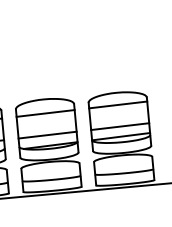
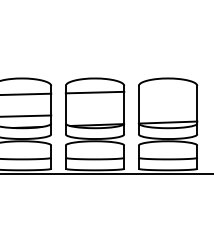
line: (117, 104) -> (167, 90), removed
line: (119, 126) -> (167, 112), removed
line: (47, 135) -> (94, 114), removed

